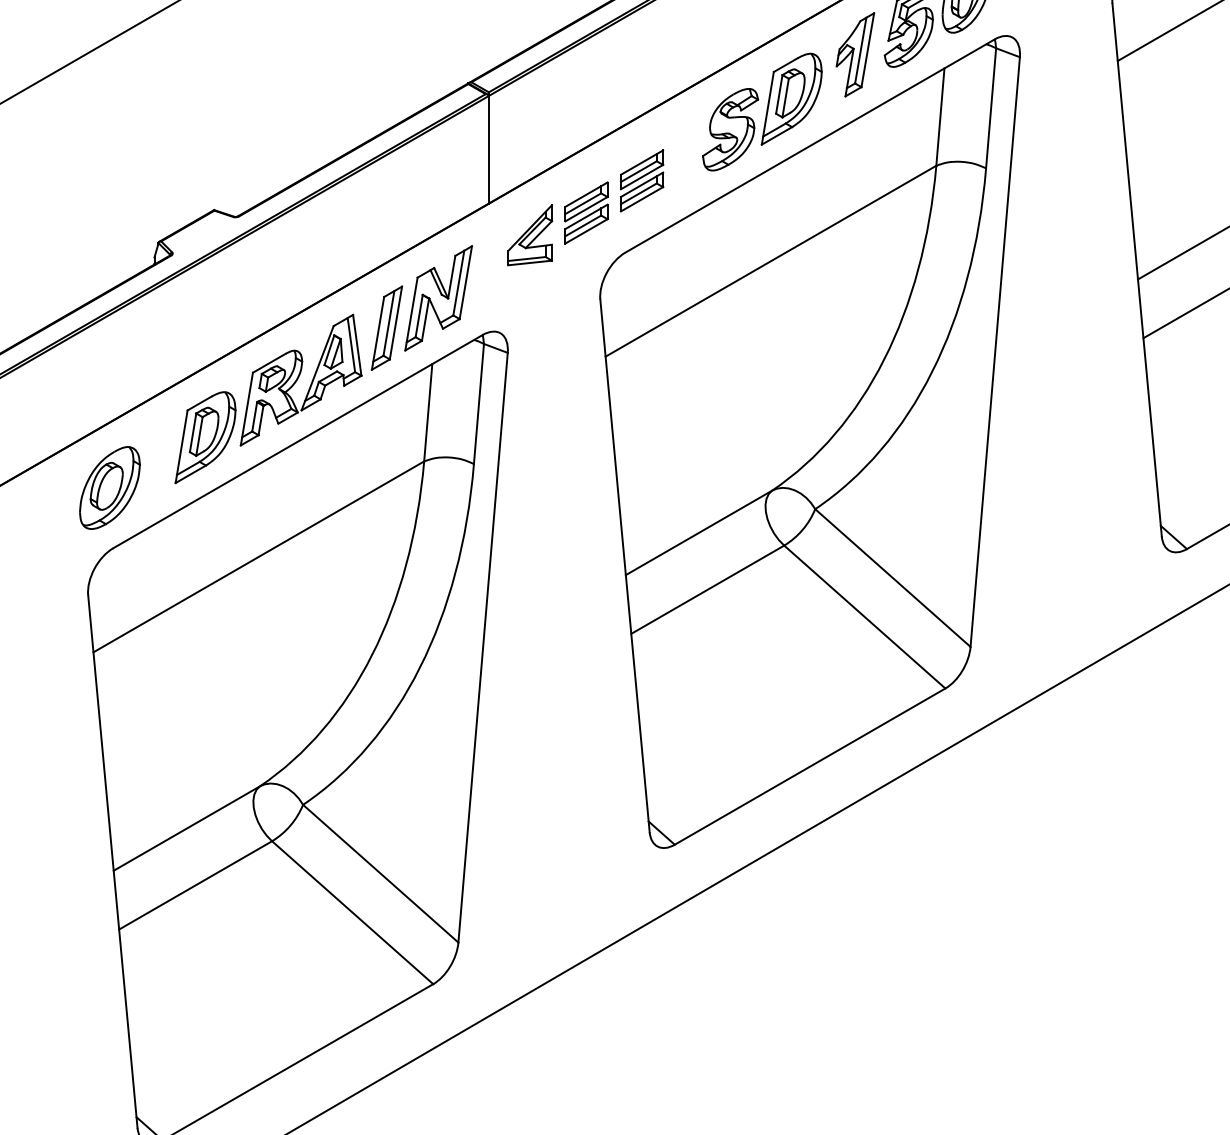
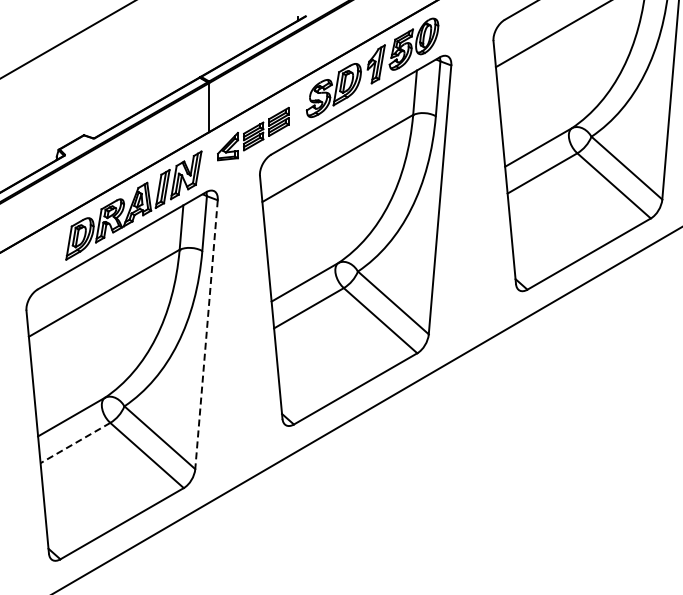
part: (107, 487) -> (35, 261), removed
line: (483, 647) -> (206, 334), solid -> dashed
line: (195, 886) -> (75, 443), solid -> dashed

